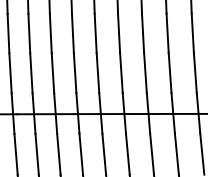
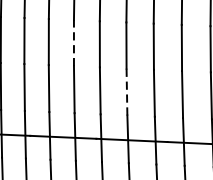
line: (50, 33) -> (73, 43), solid -> dashed
line: (97, 72) -> (126, 91), solid -> dashed

